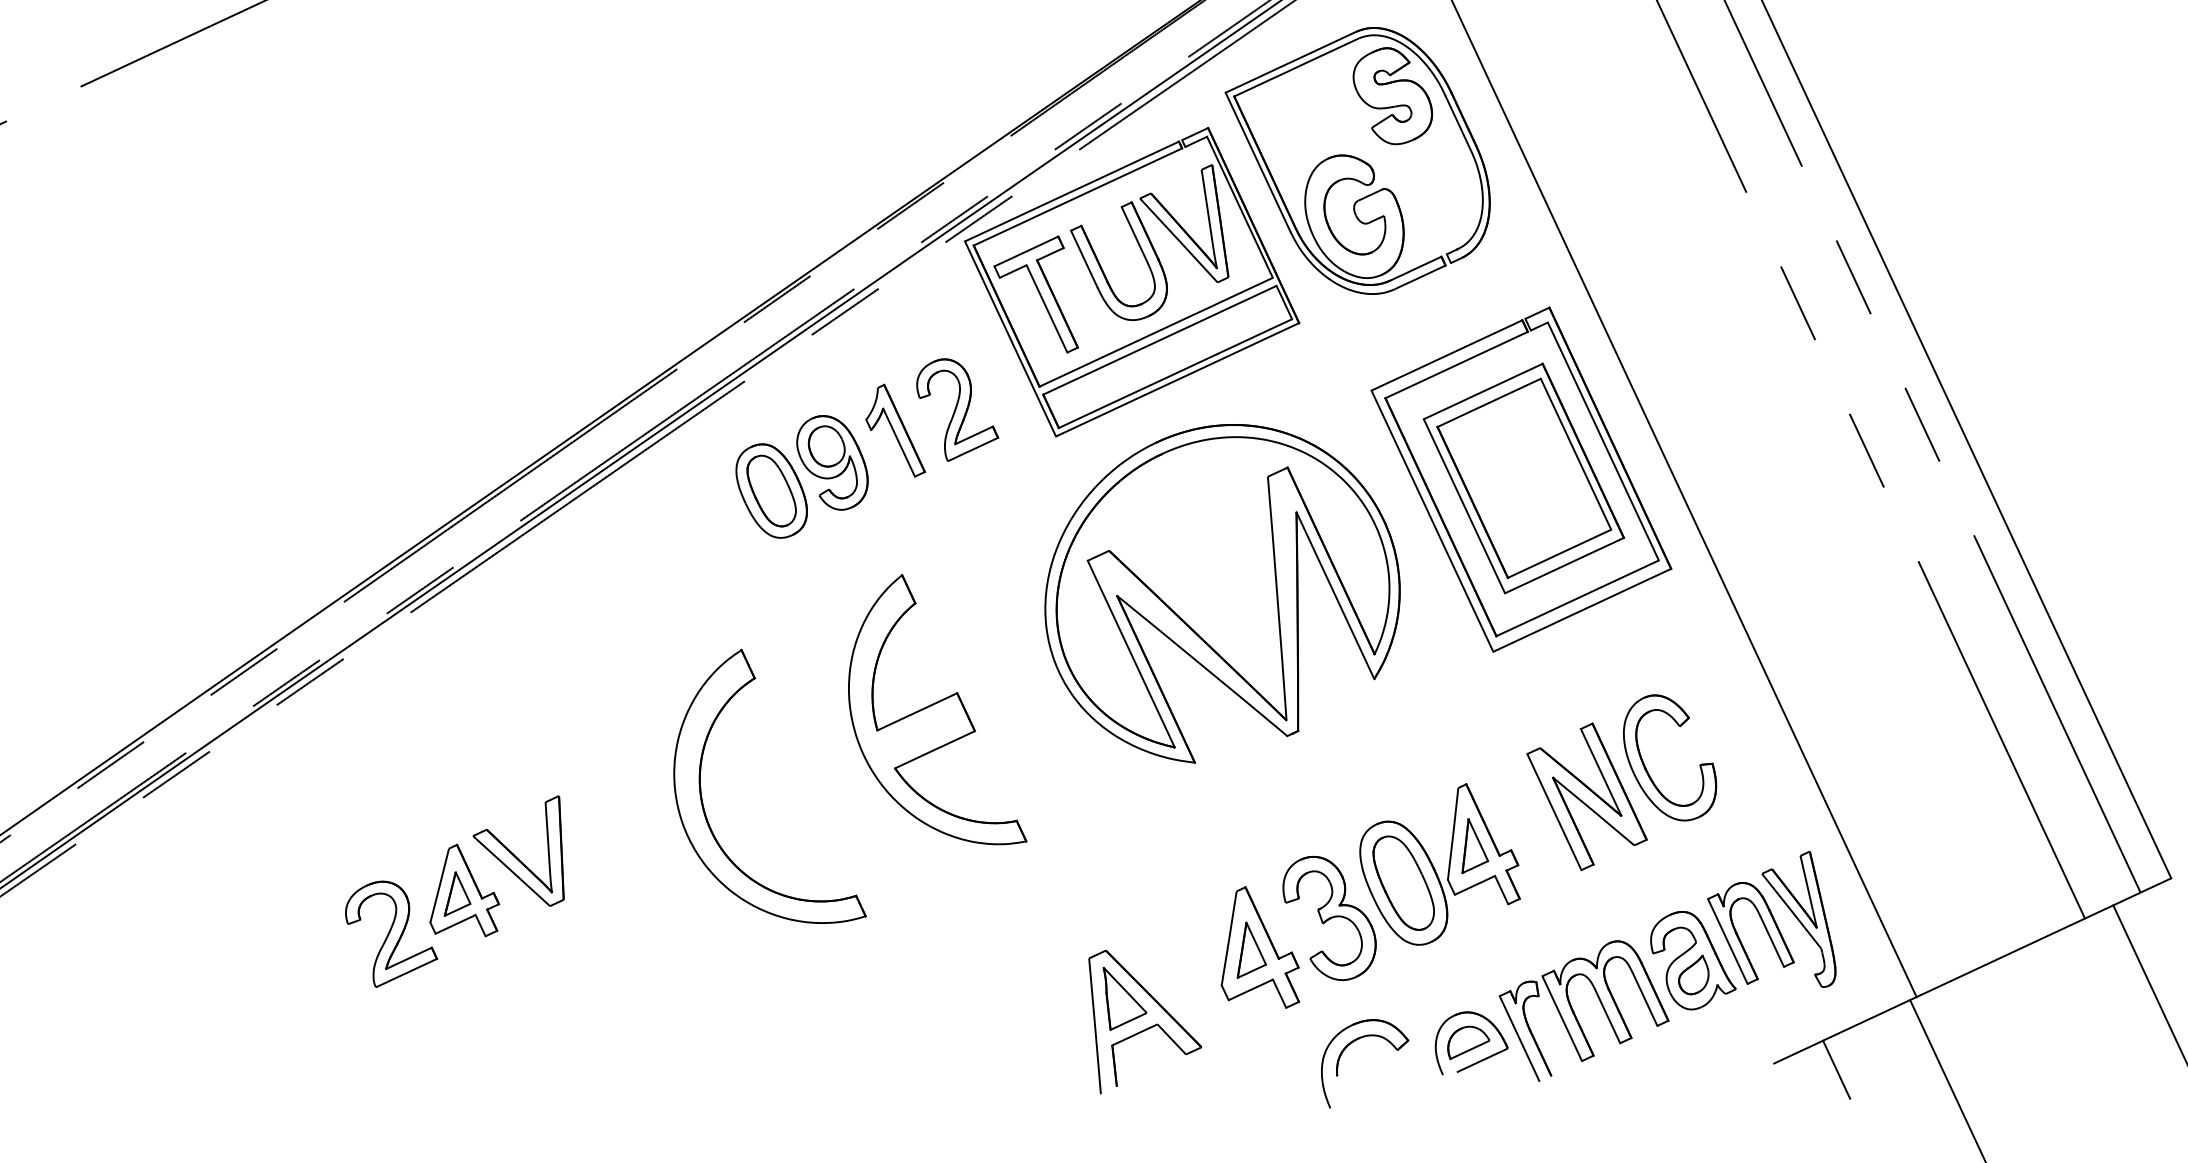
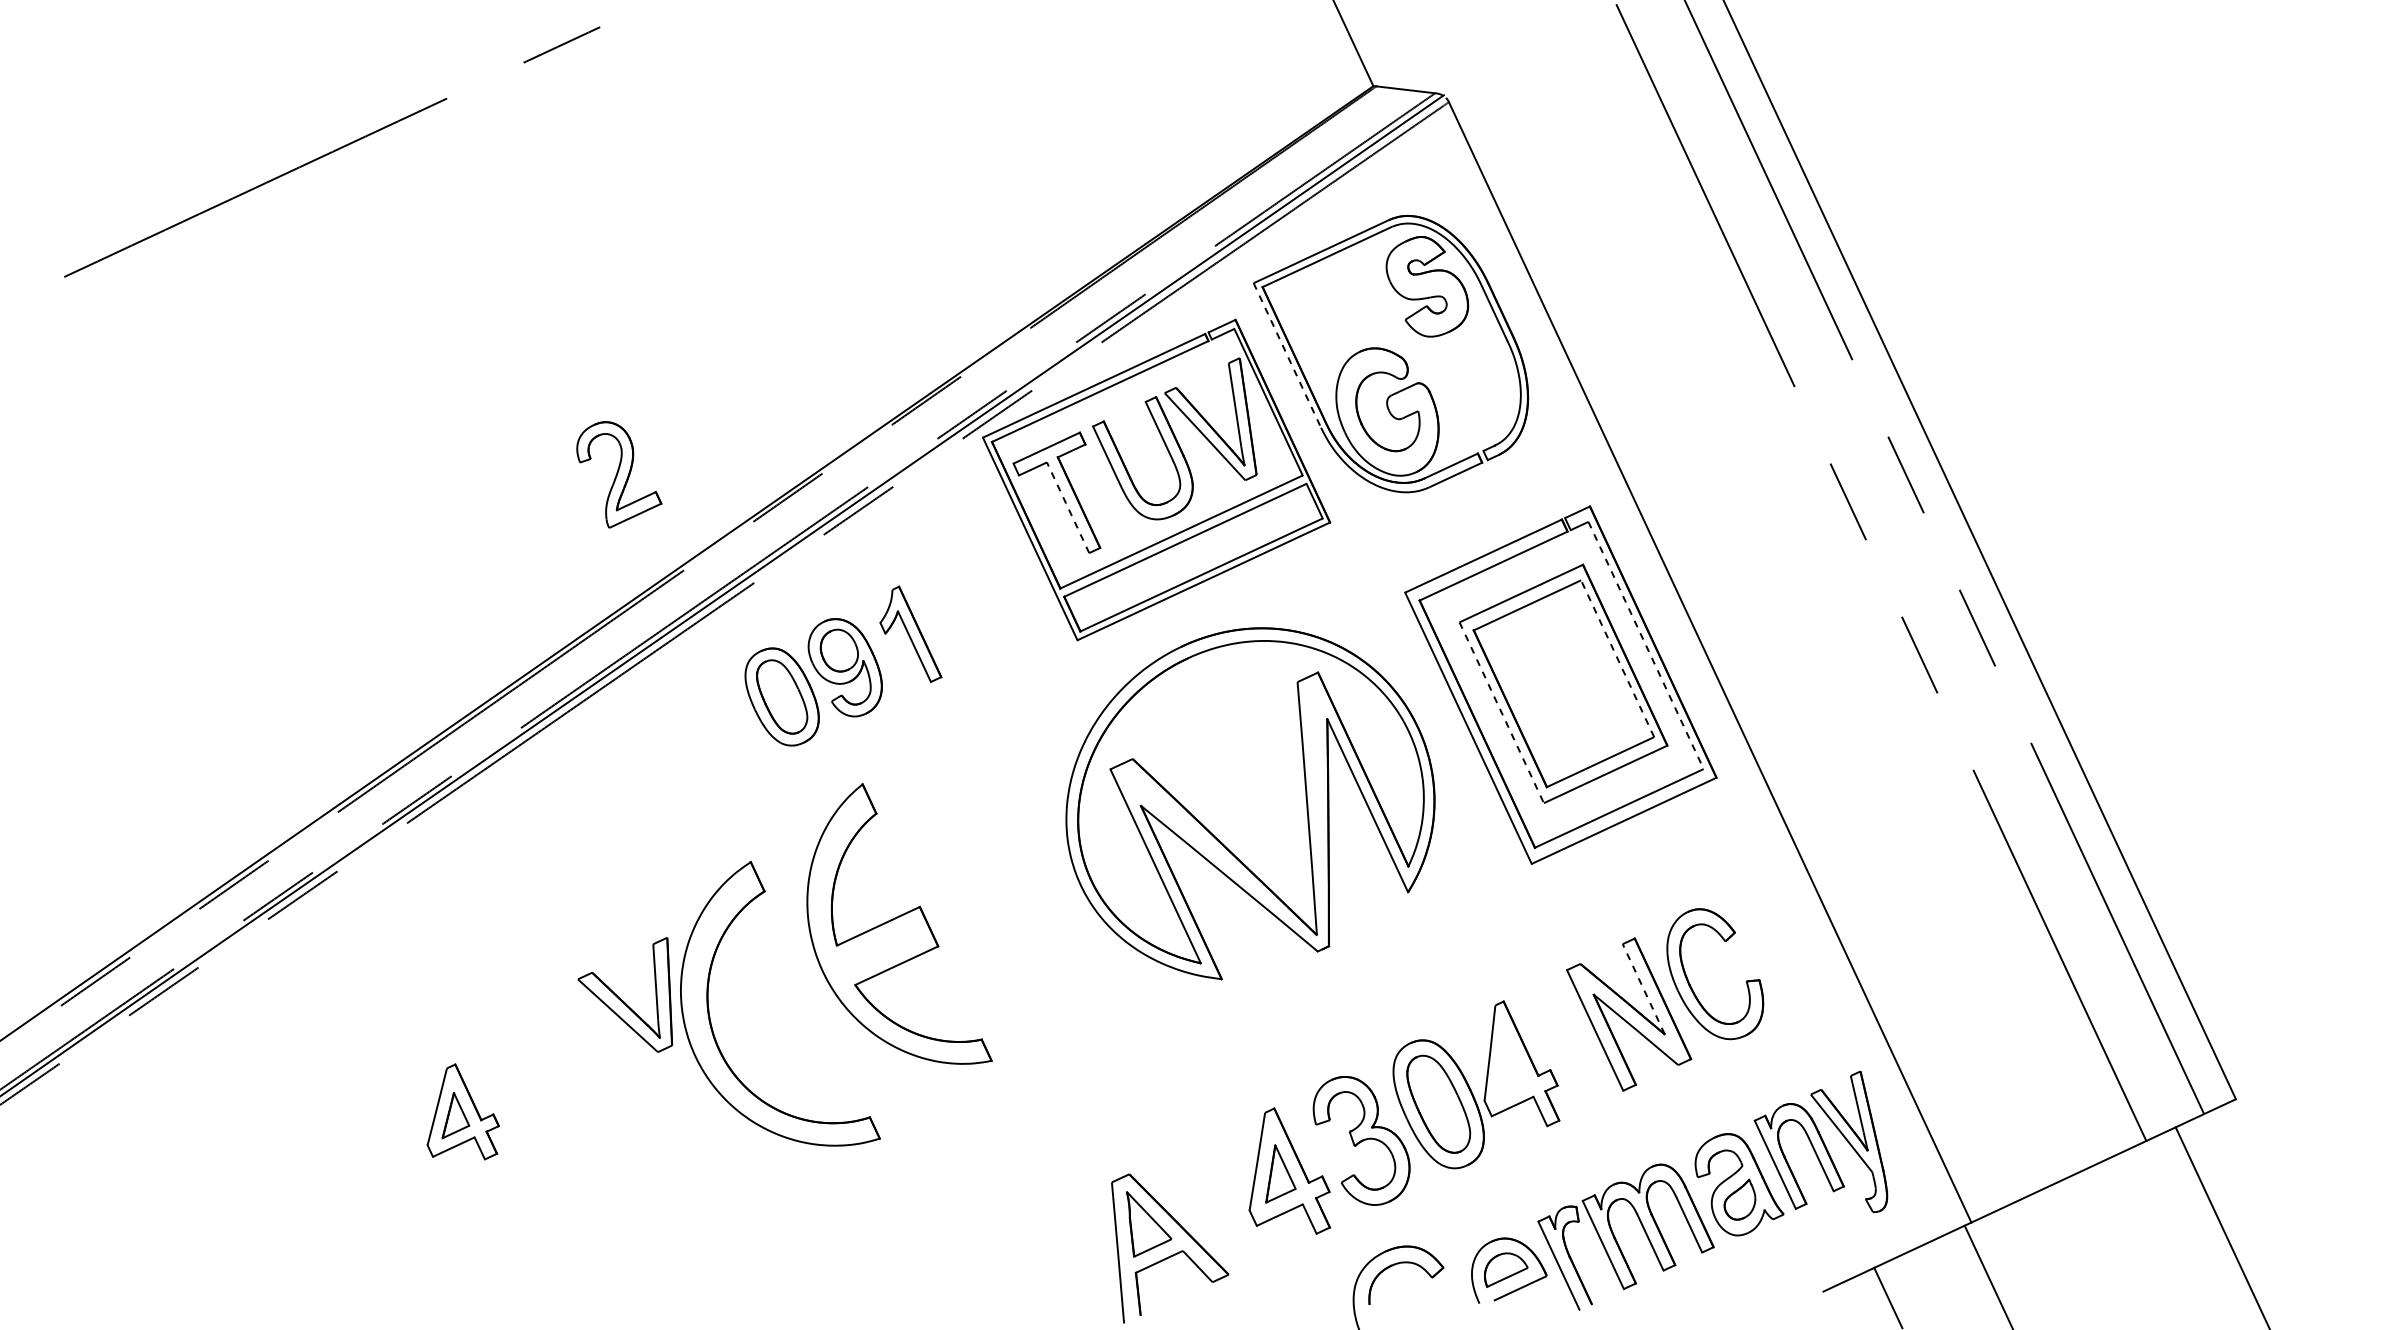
line: (1258, 162) -> (1287, 355), solid -> dashed
line: (1046, 308) -> (1067, 507), solid -> dashed
part: (957, 409) -> (619, 474), moved
line: (1603, 441) -> (1646, 645), solid -> dashed
line: (1575, 454) -> (1617, 658), solid -> dashed
line: (1464, 506) -> (1501, 712), solid -> dashed
part: (937, 709) -> (899, 923), moved
line: (1600, 772) -> (1643, 989), solid -> dashed
part: (1474, 845) -> (1512, 1065), removed
part: (518, 850) -> (625, 994), moved
part: (391, 934) -> (387, 1157), removed

